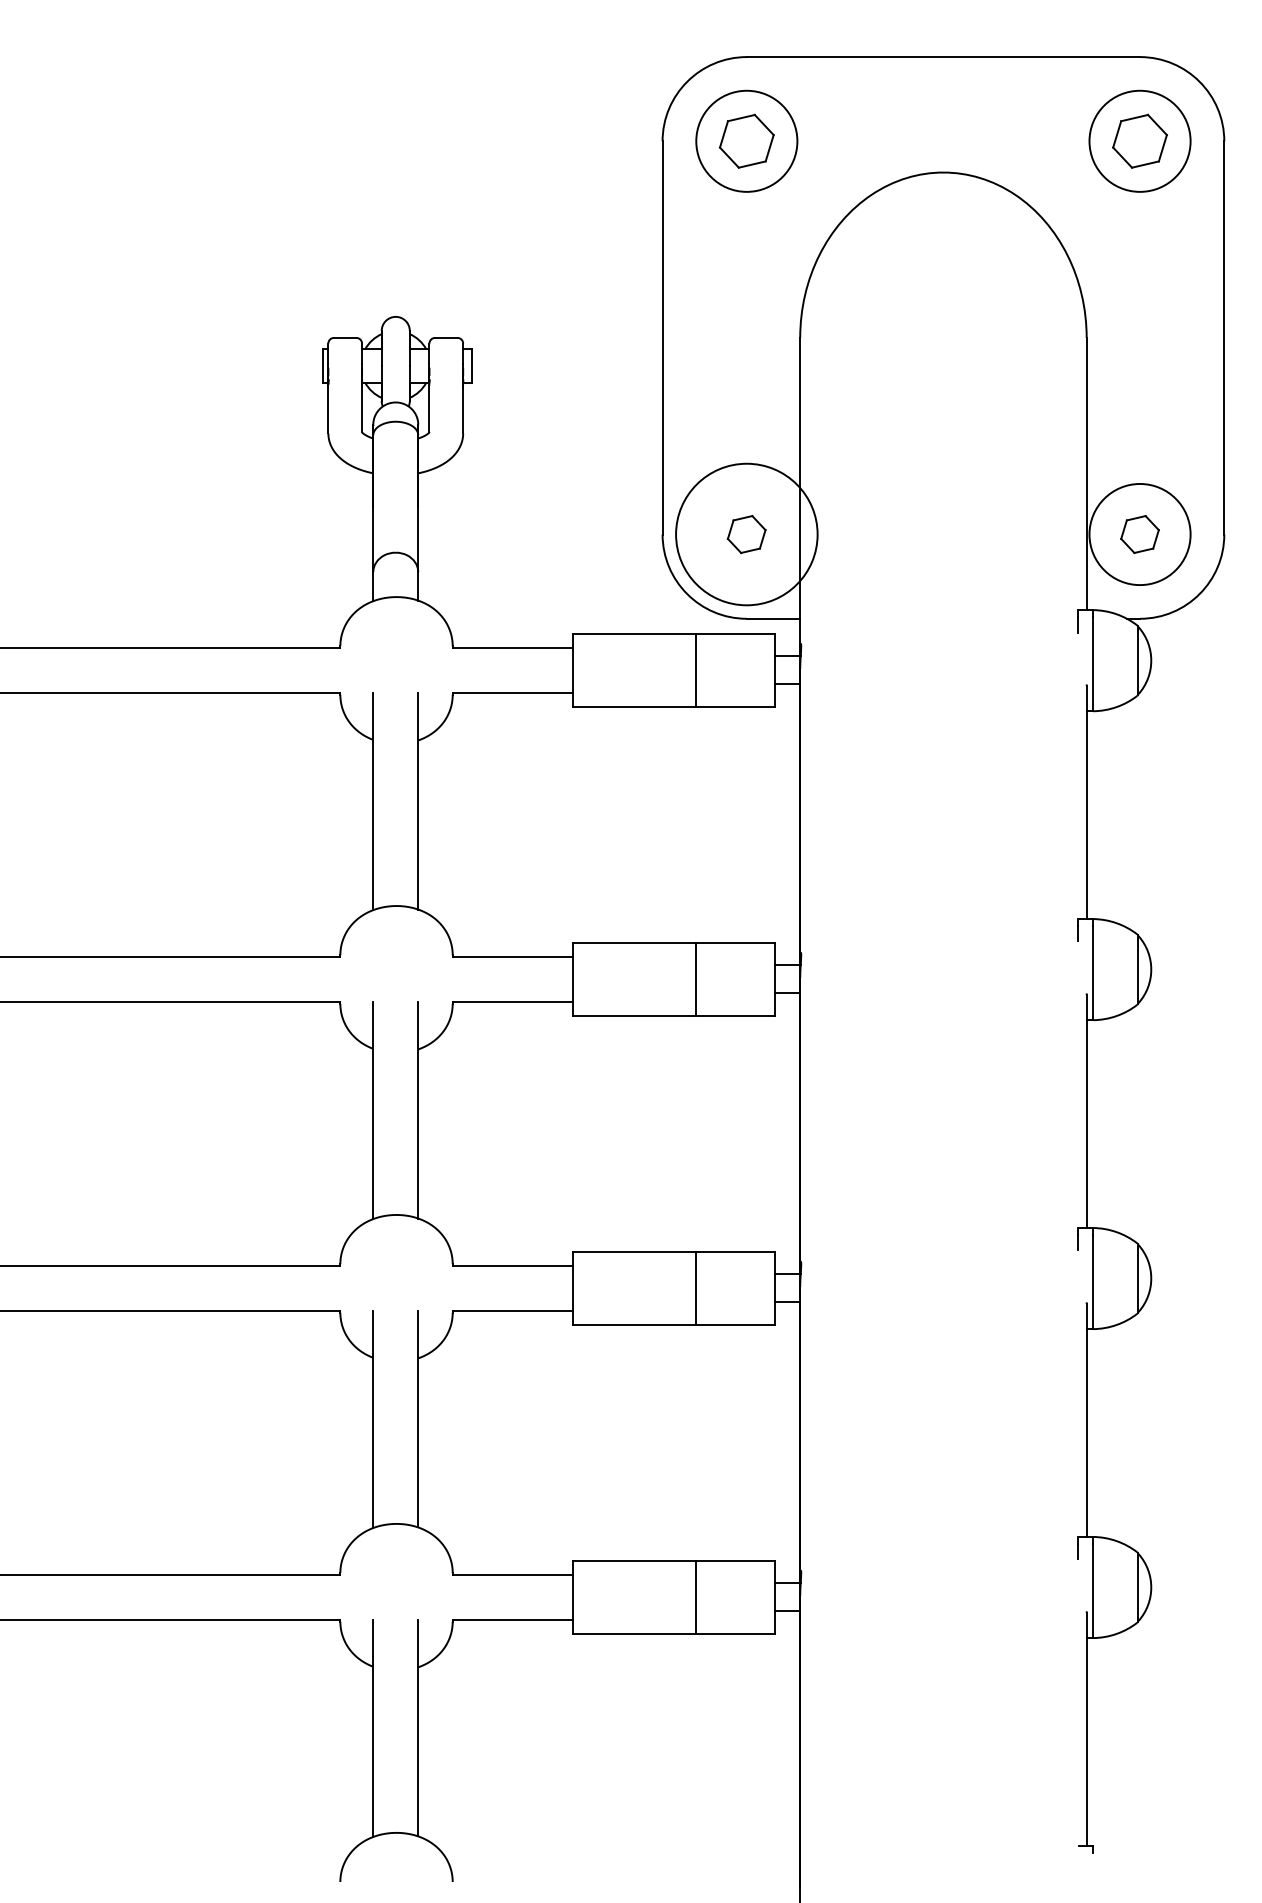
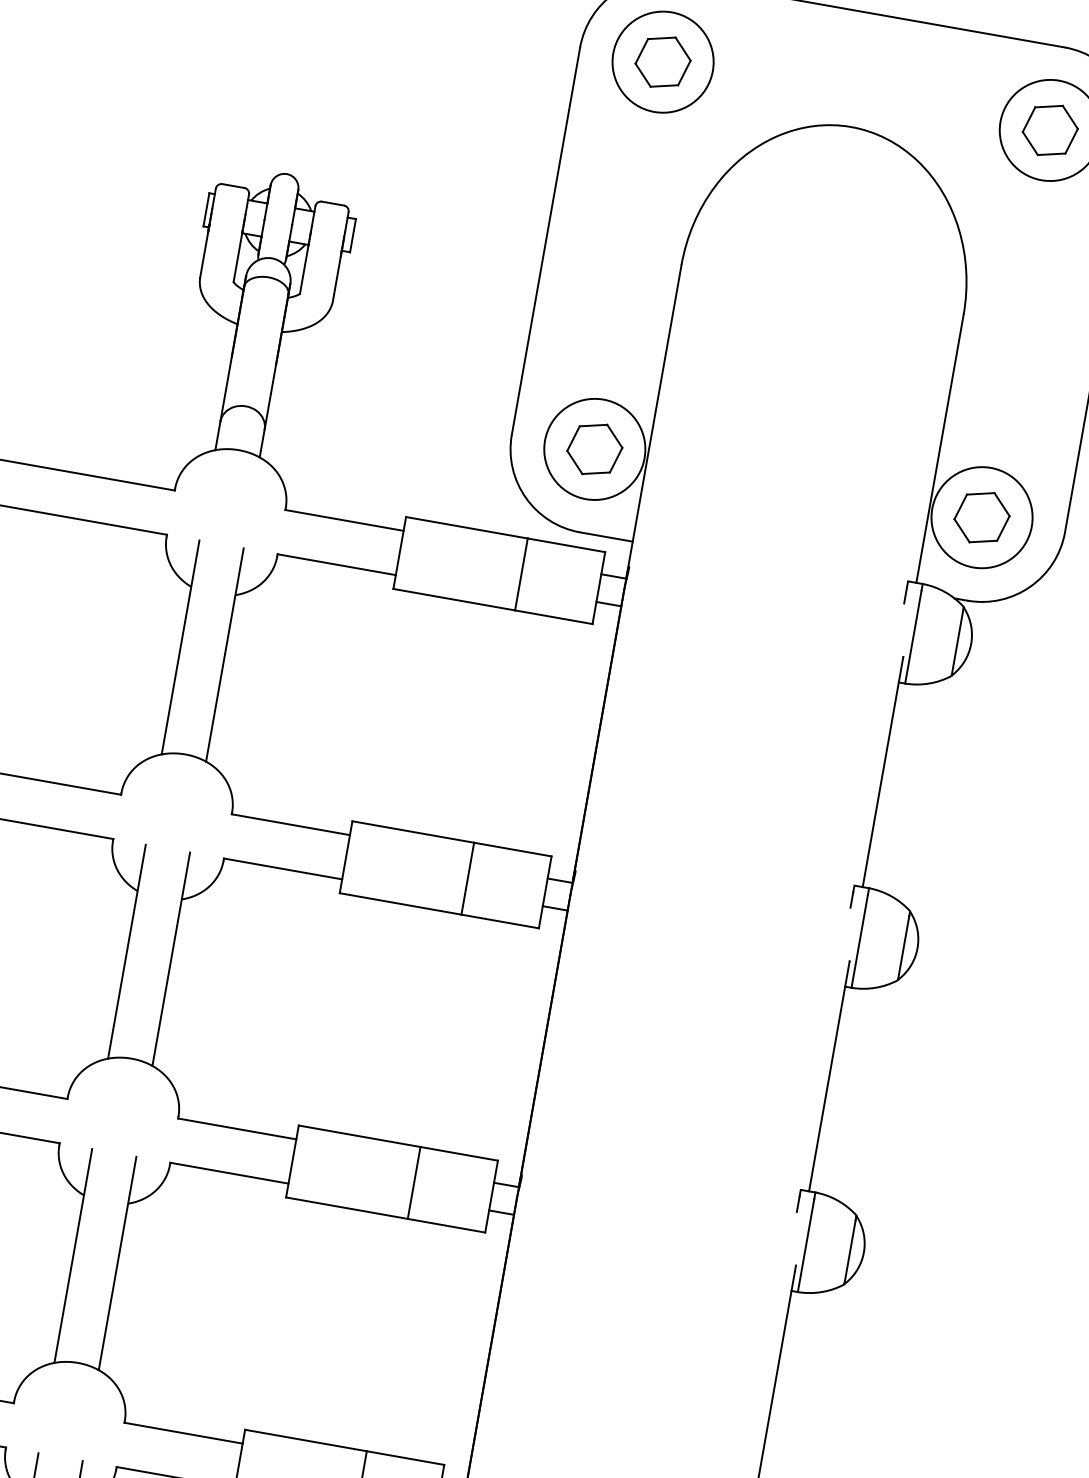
circle: (746, 534) -> (594, 449), size x0.71
part: (746, 534) -> (594, 449), size x1.43
part: (1139, 534) -> (981, 517), size x1.43

